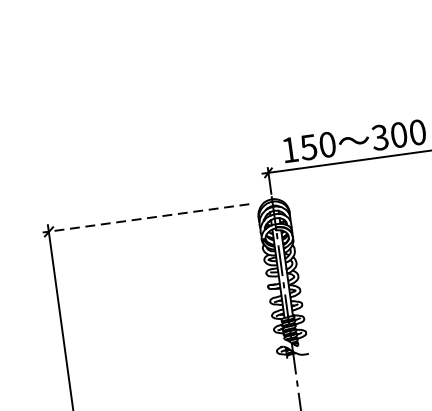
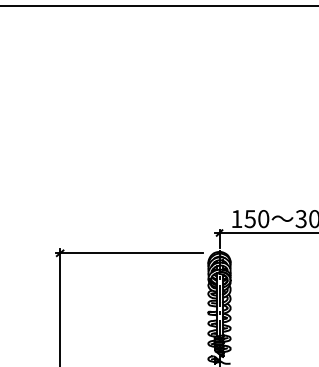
line: (146, 218) -> (129, 253), dashed -> solid

